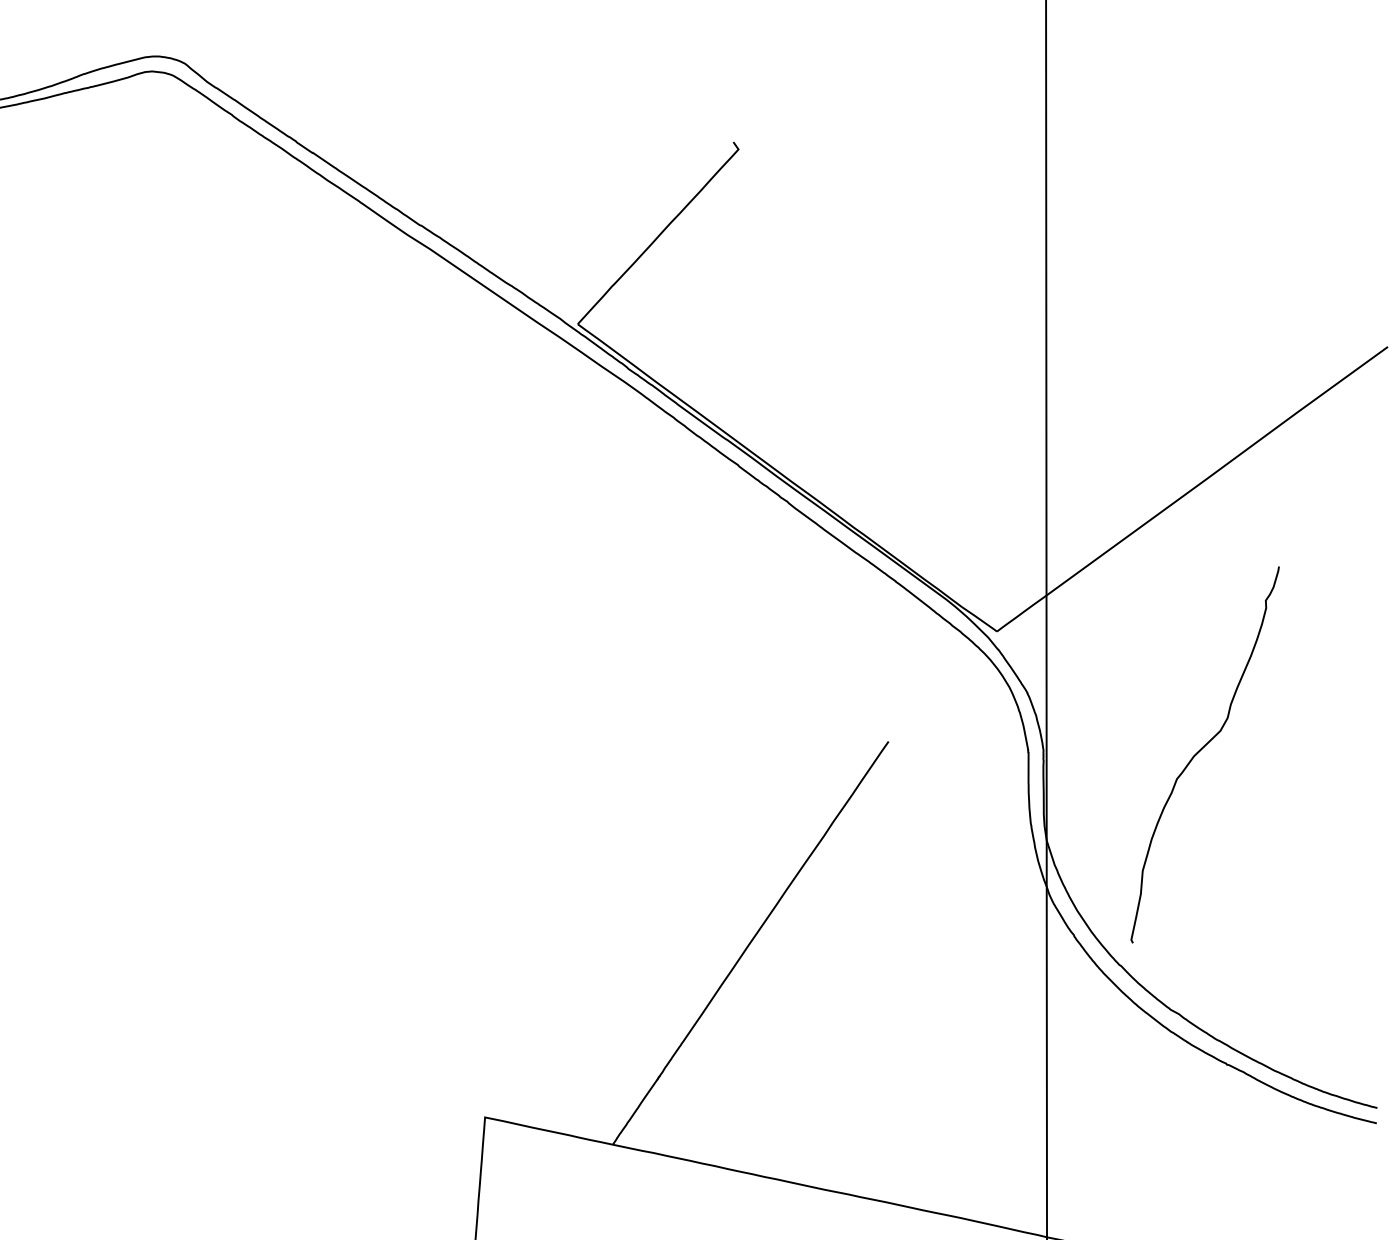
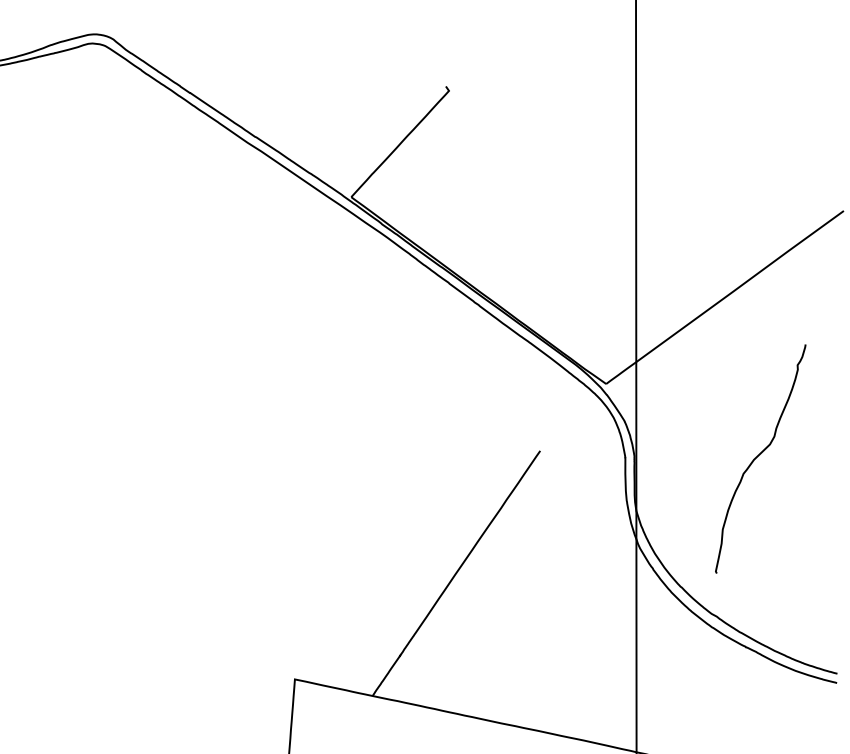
curve: (1201, 750) -> (758, 456), moved

